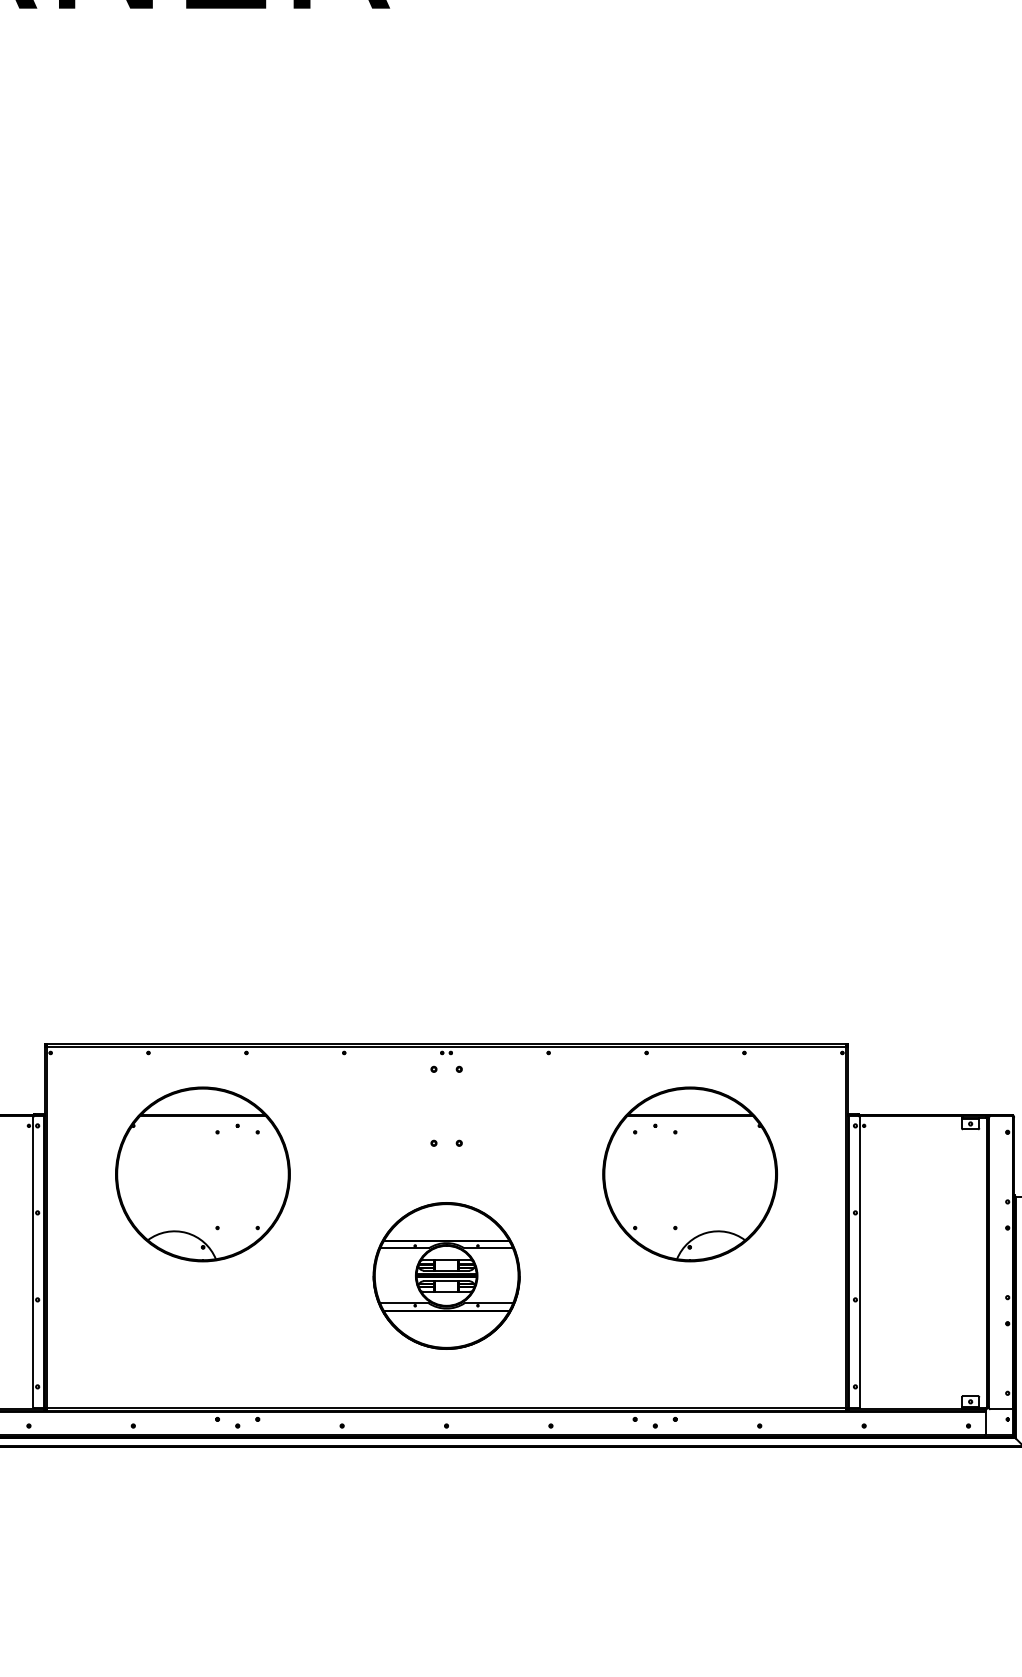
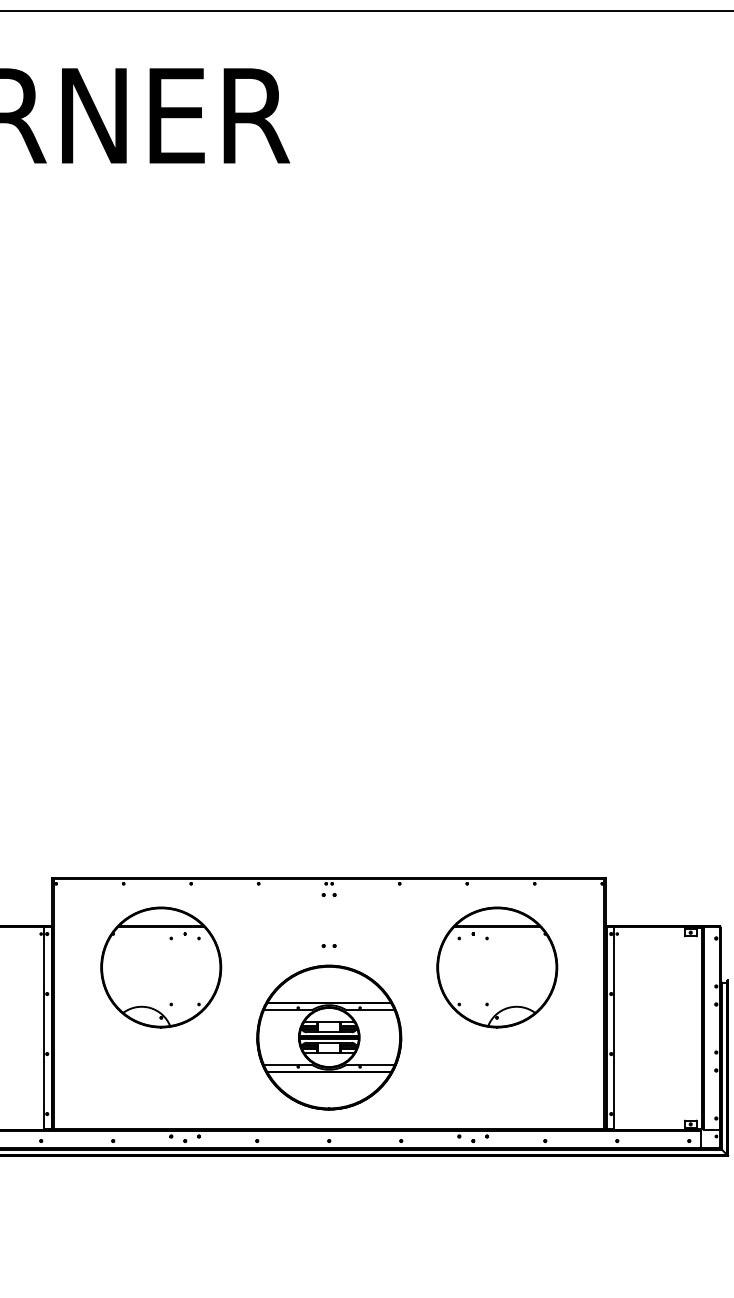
part: (445, 1068) -> (328, 894), size x0.62
part: (445, 1142) -> (328, 945), size x0.62
part: (446, 1275) -> (329, 1037), size x1.43

